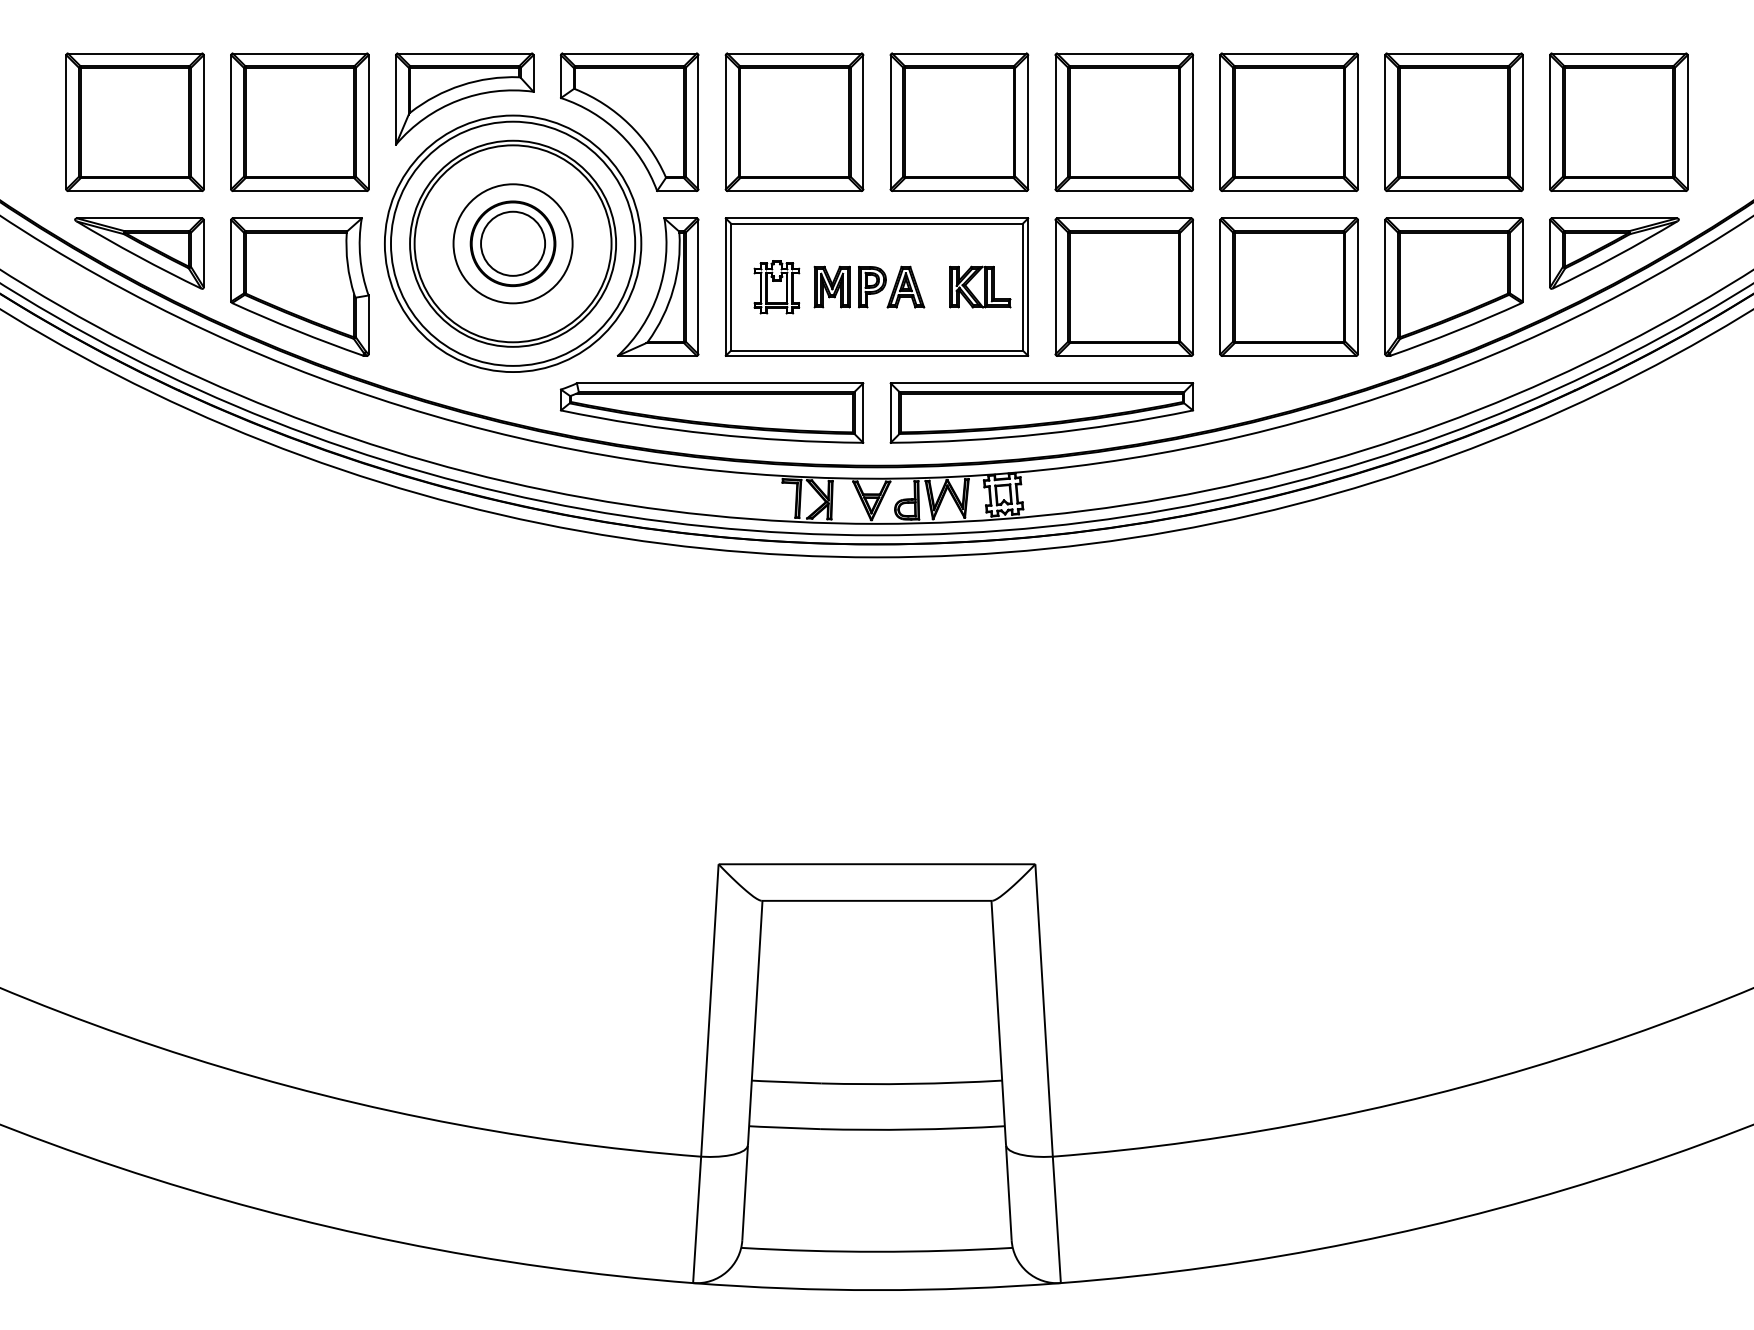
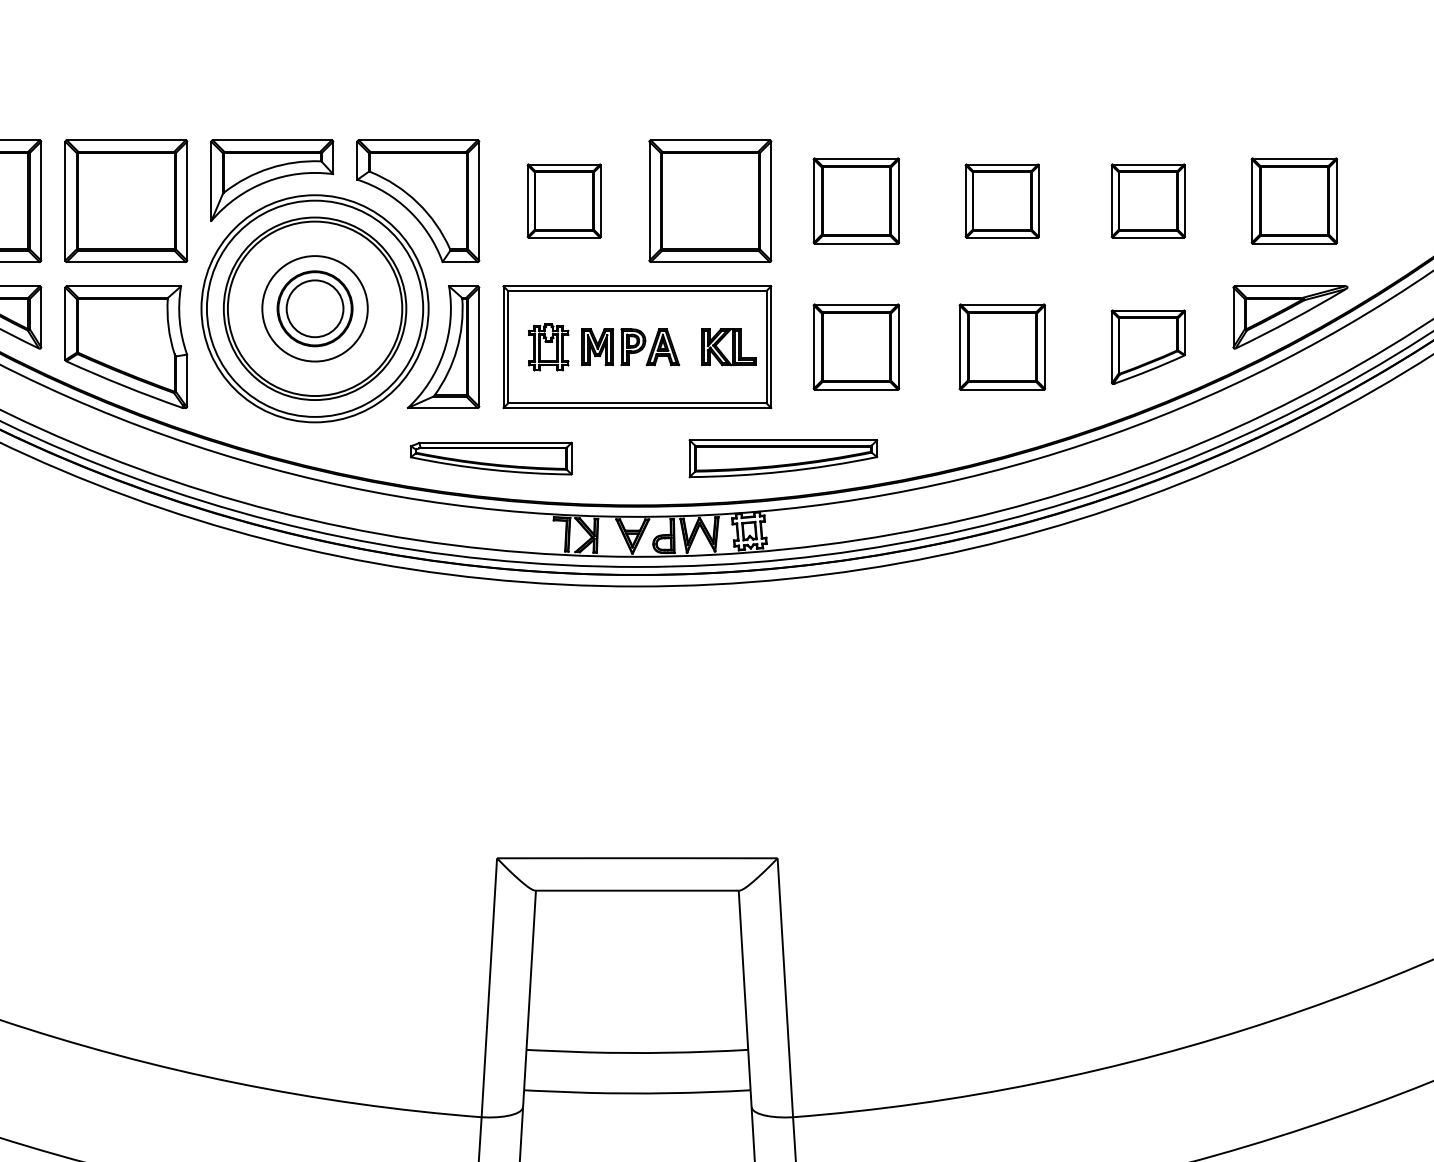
part: (794, 121) -> (564, 200), size x0.6
part: (1124, 121) -> (856, 200), size x0.7
part: (1288, 121) -> (1001, 200), size x0.6
part: (1453, 121) -> (1147, 200), size x0.6
part: (1618, 121) -> (1294, 200), size x0.7
part: (1124, 286) -> (856, 346), size x0.7
part: (1288, 286) -> (1001, 346), size x0.7
part: (1453, 286) -> (1147, 346), size x0.6
part: (711, 412) -> (490, 458), size x0.6
part: (1041, 412) -> (783, 458), size x0.7

